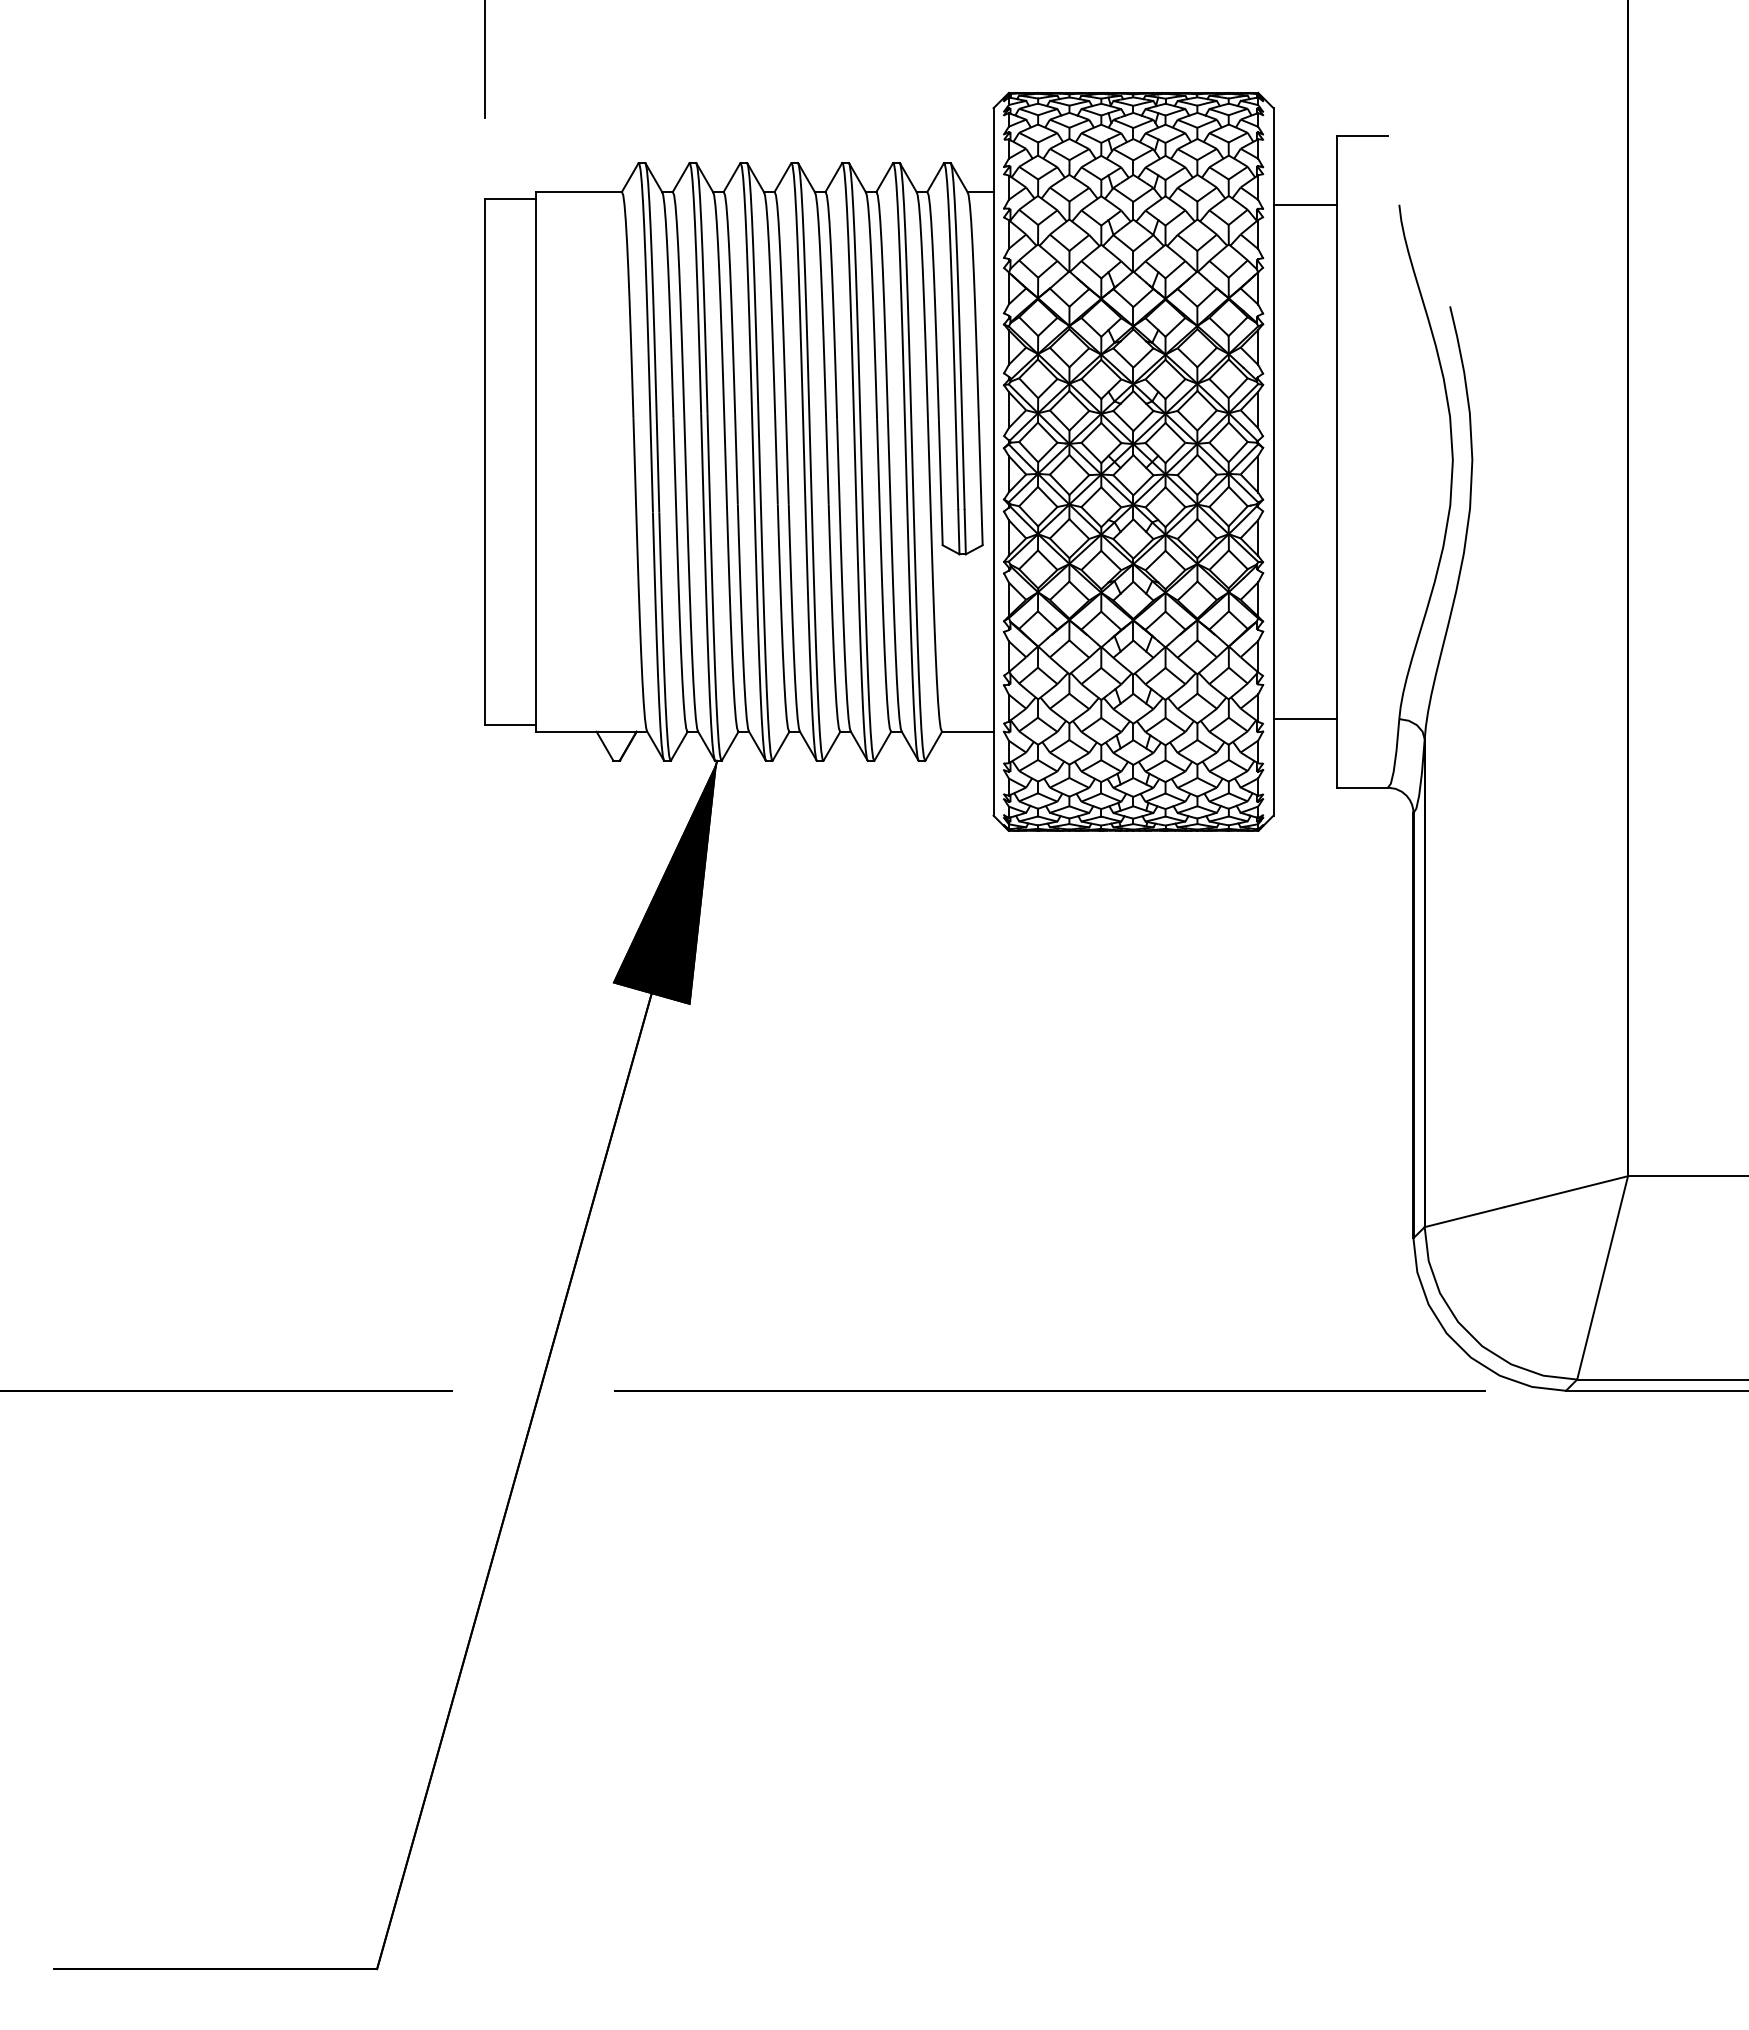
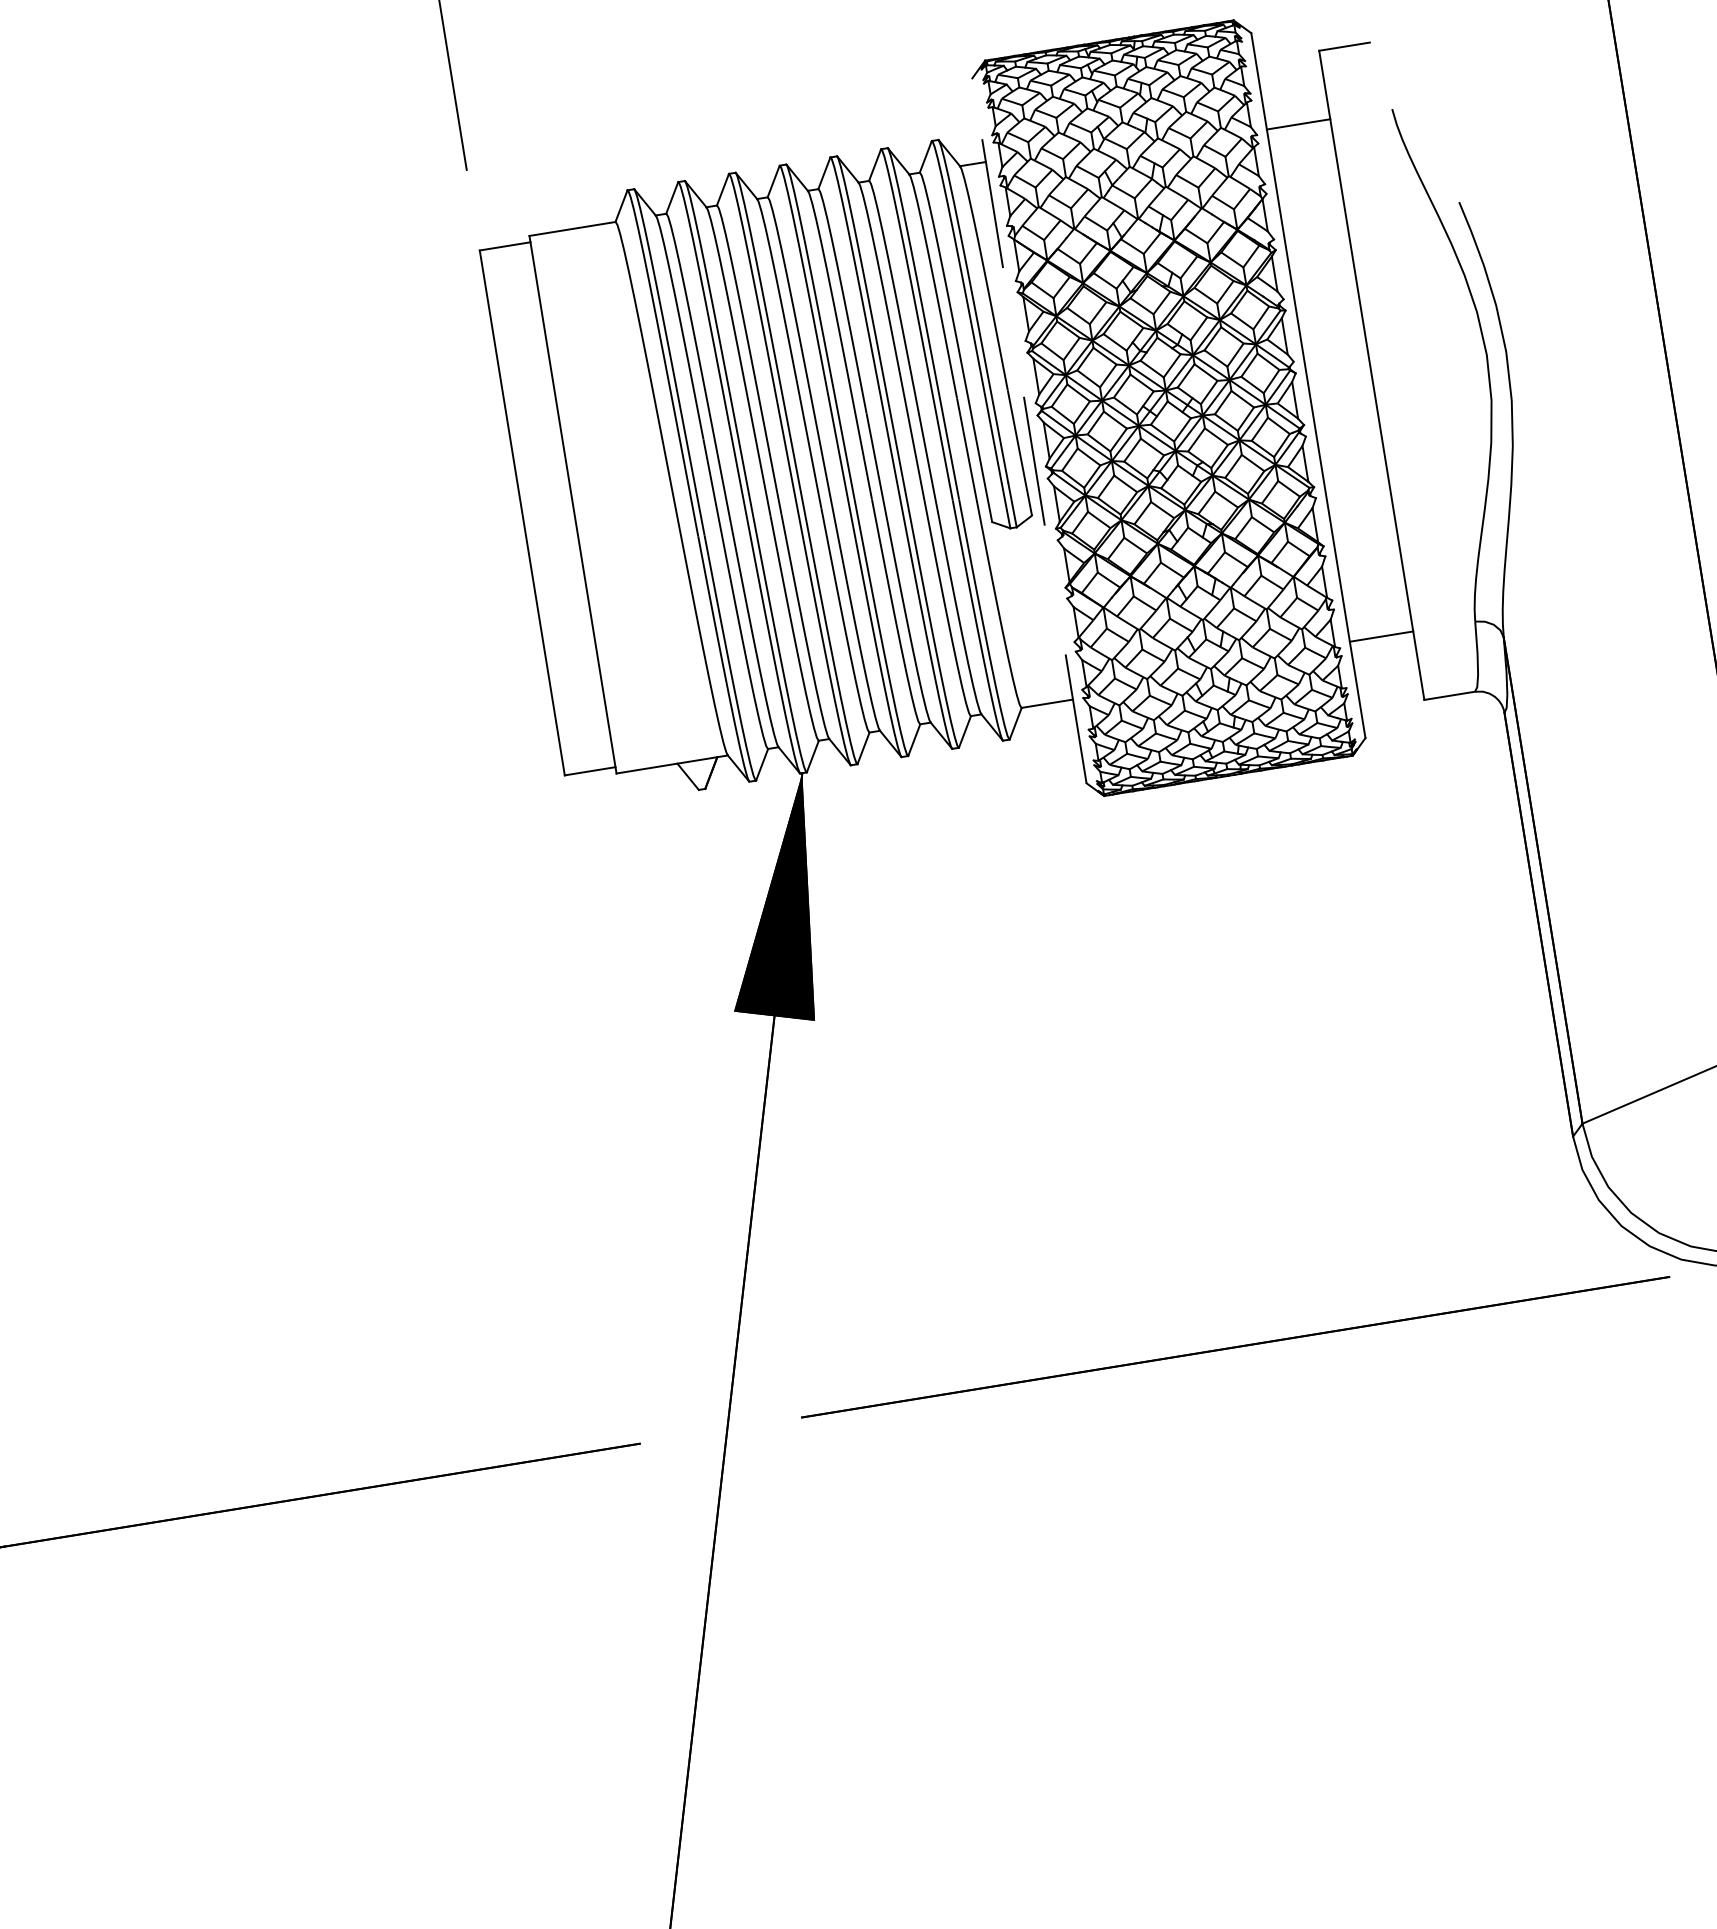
line: (993, 461) -> (1029, 430), solid -> dashed

